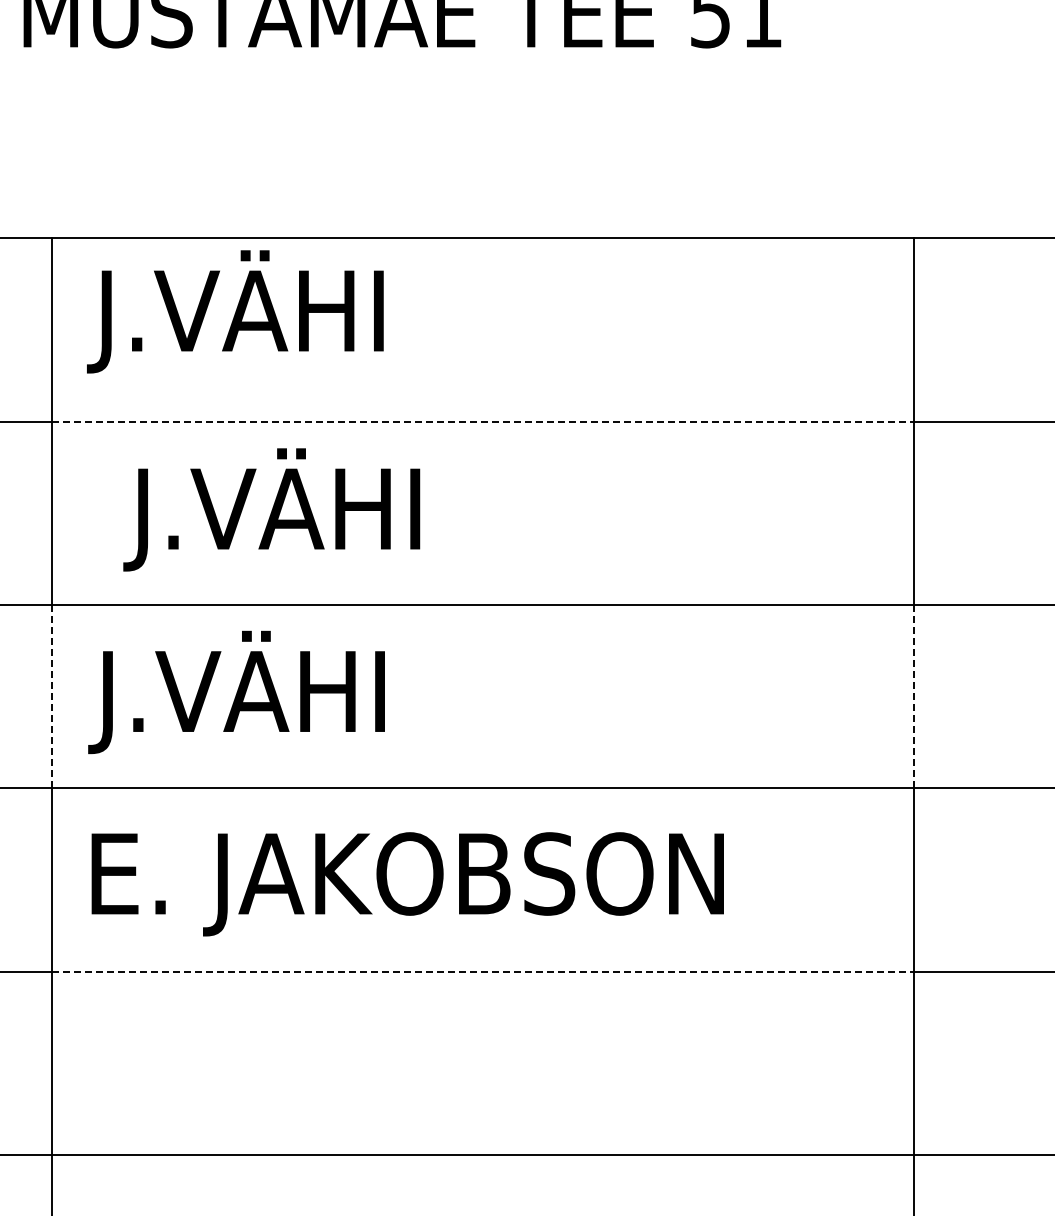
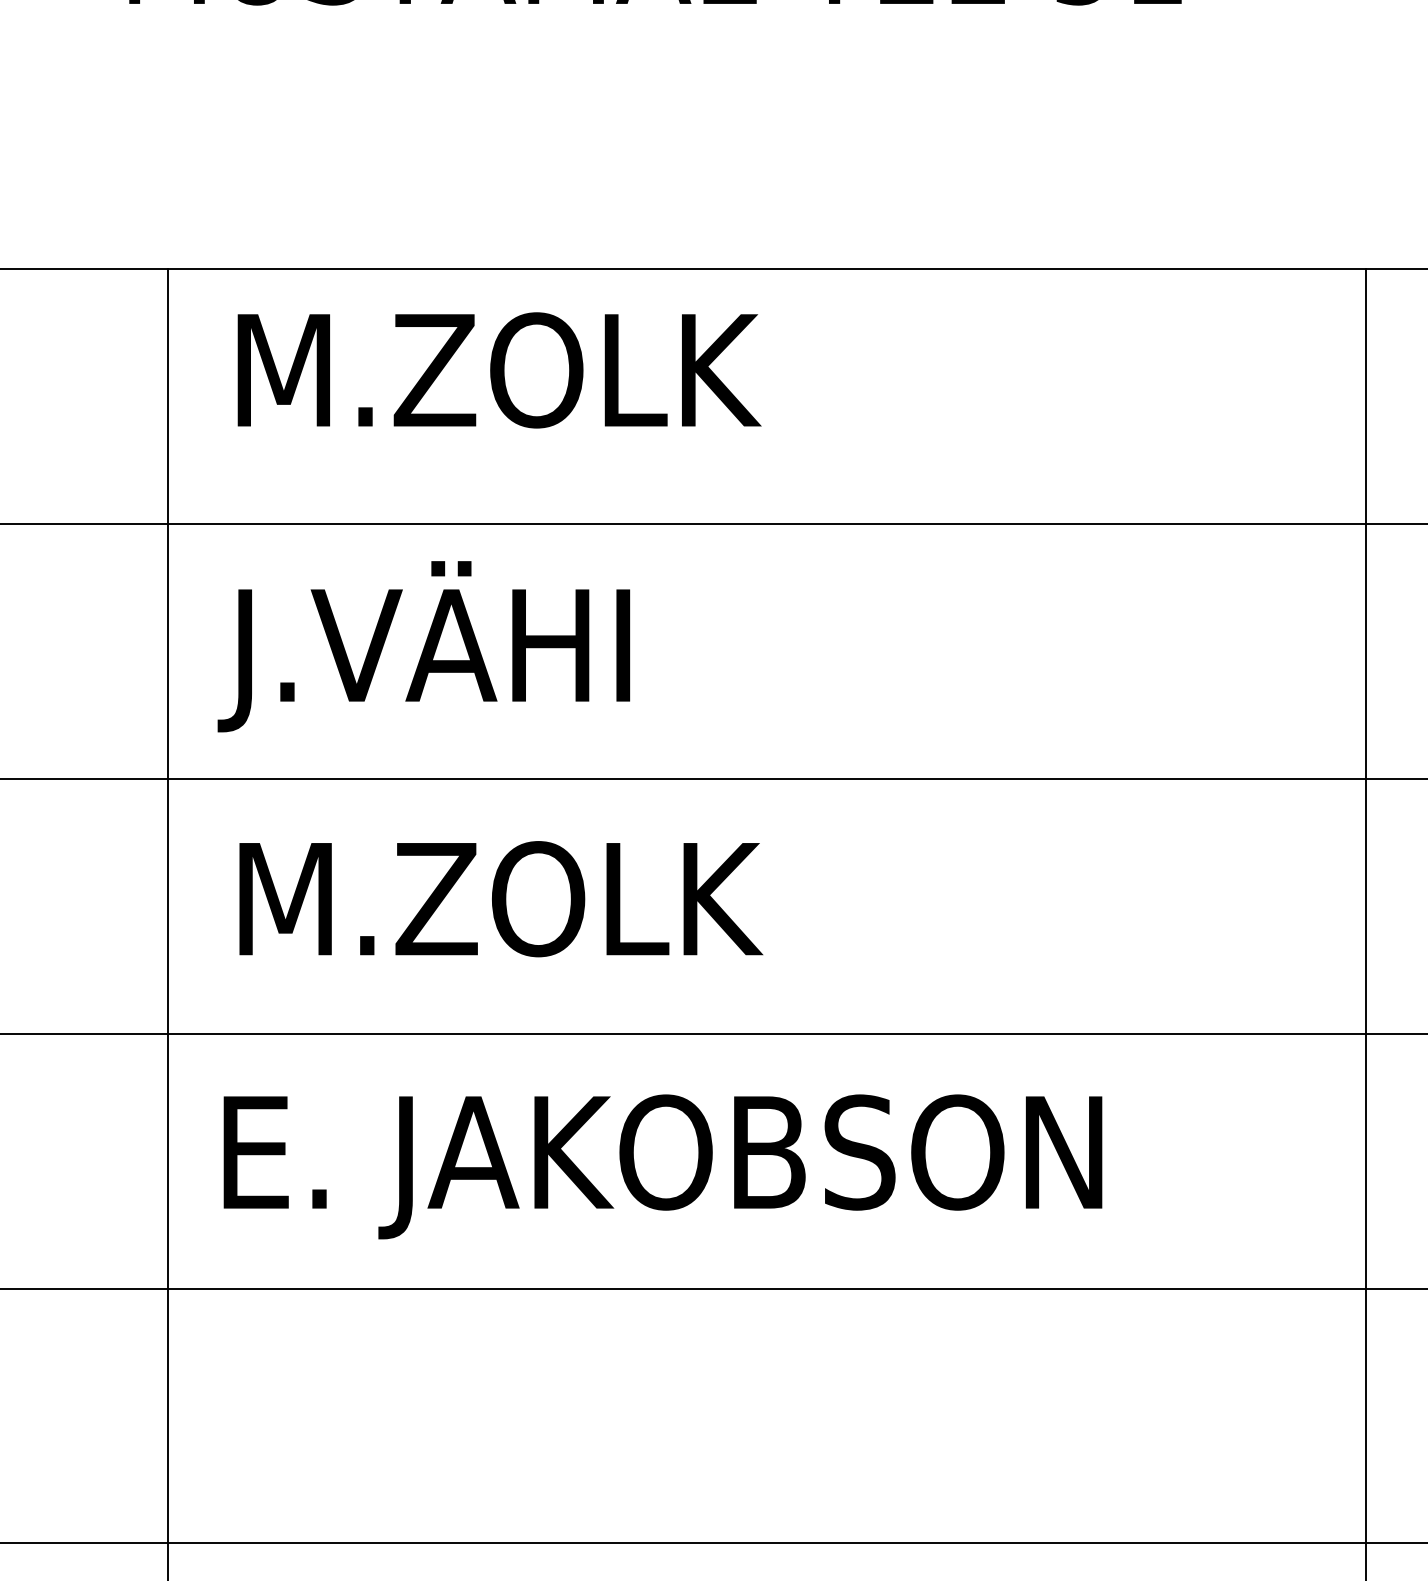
text: (282, 311) -> (488, 371), J.VÄHI -> M.ZOLK
line: (483, 421) -> (768, 523), dashed -> solid
text: (271, 509) -> (423, 646), moved
text: (283, 692) -> (490, 900), J.VÄHI -> M.ZOLK
line: (51, 696) -> (167, 905), dashed -> solid
line: (914, 696) -> (1366, 905), dashed -> solid
line: (483, 971) -> (768, 1288), dashed -> solid

